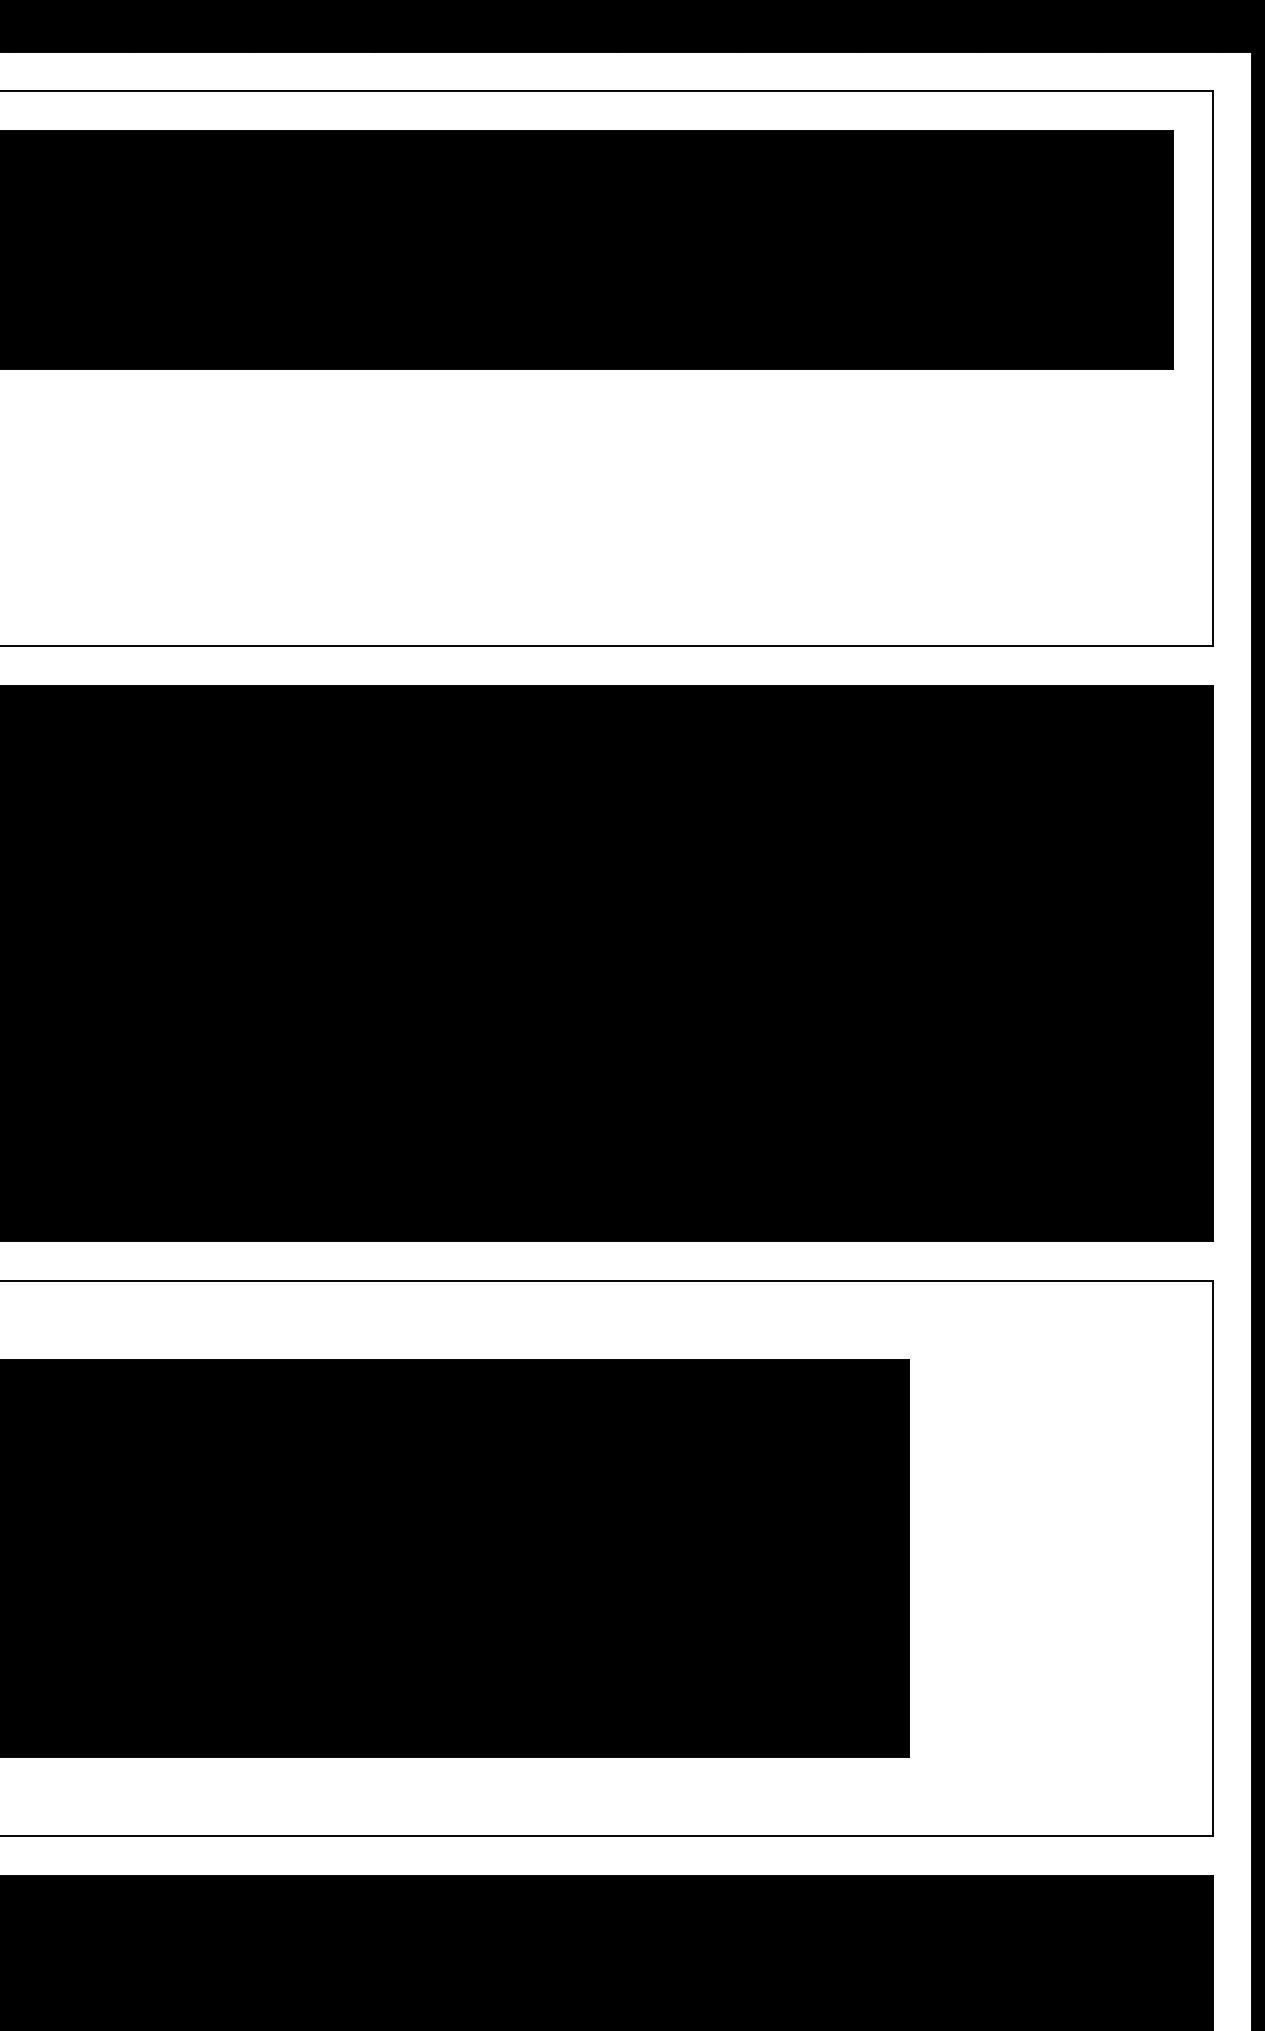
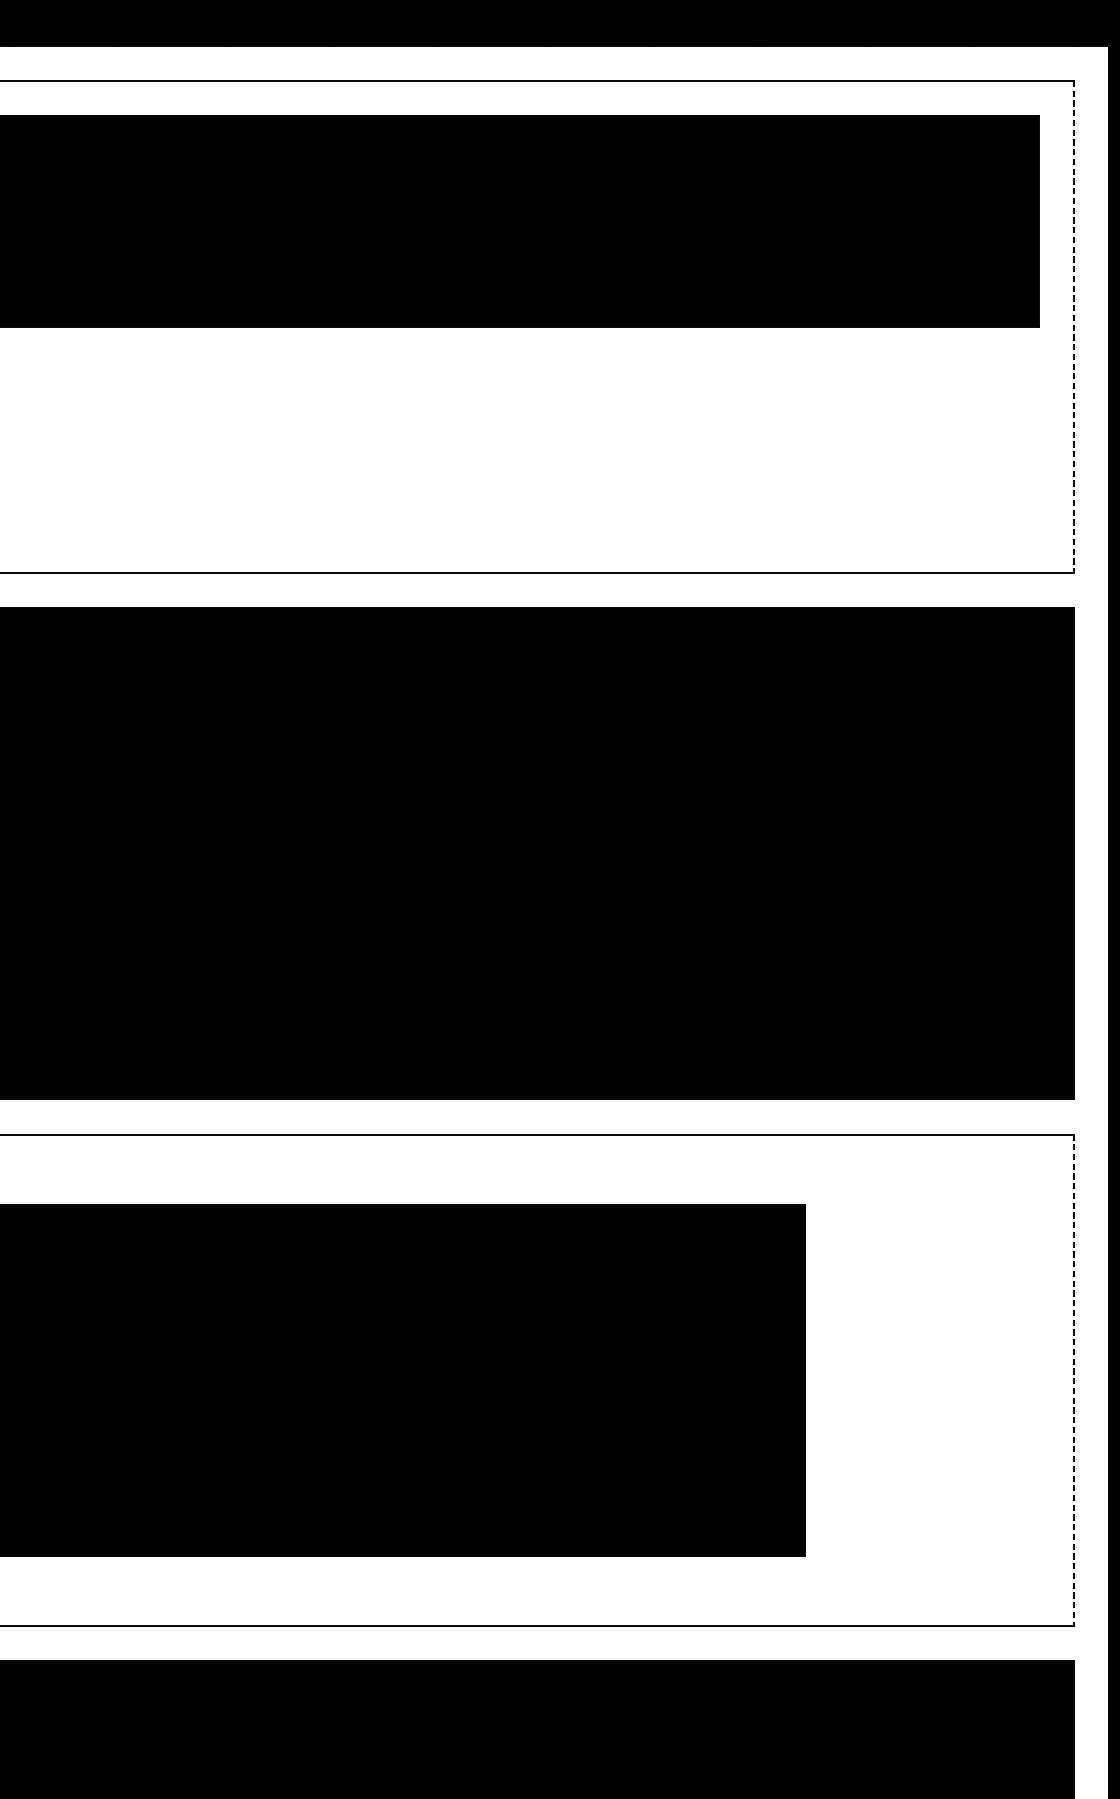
line: (1212, 368) -> (1073, 326), solid -> dashed
line: (1212, 1558) -> (1073, 1380), solid -> dashed

